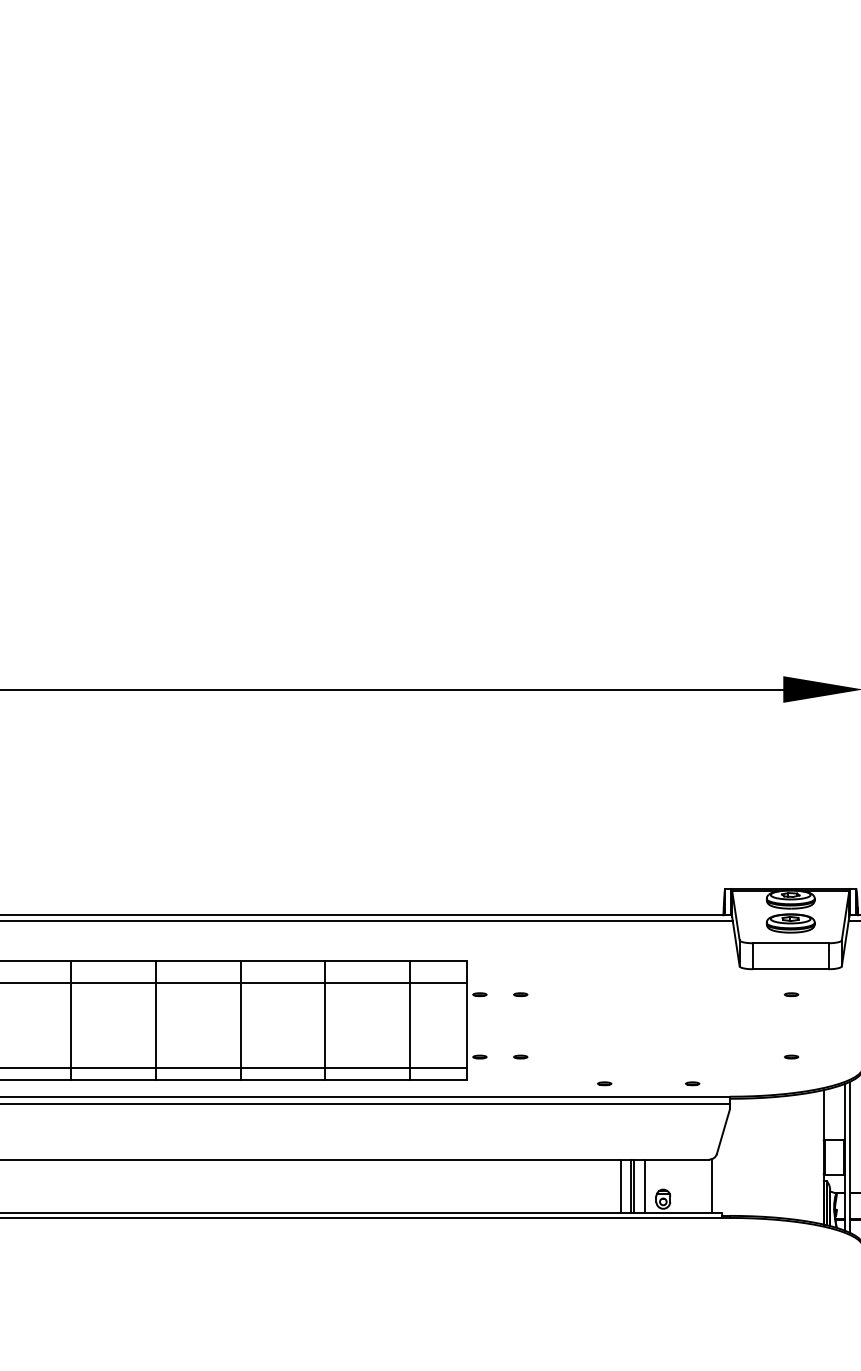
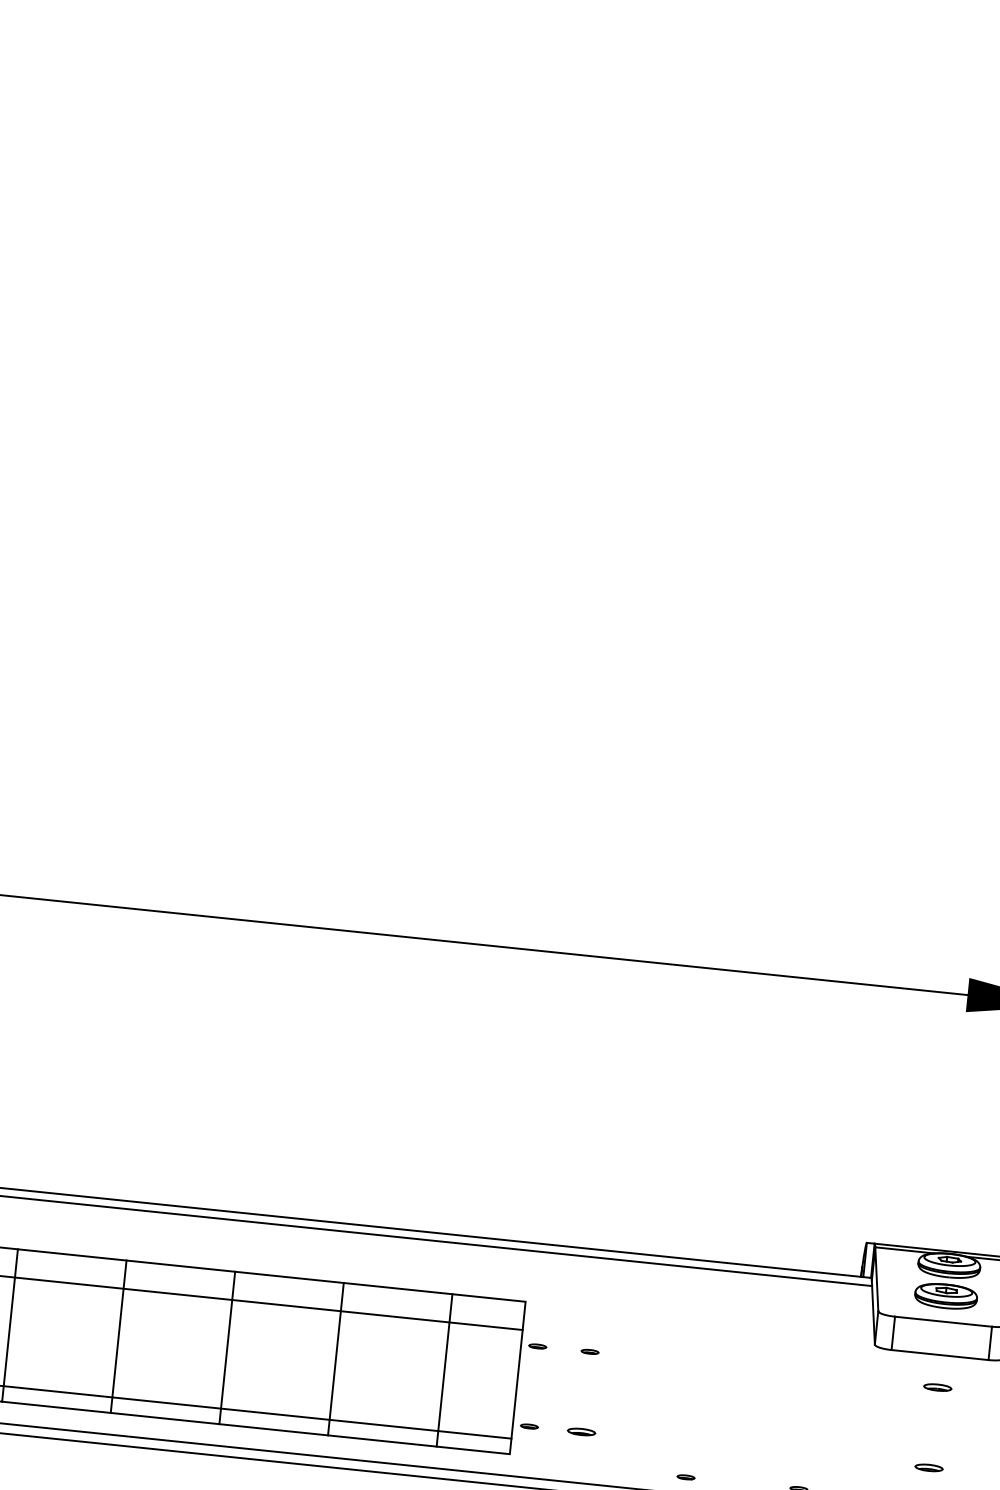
part: (791, 994) -> (937, 1387), size x1.6
part: (520, 1056) -> (581, 1431), size x1.6
part: (791, 1056) -> (929, 1467), size x1.6

